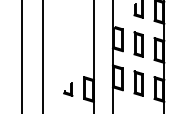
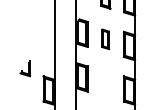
part: (138, 44) -> (105, 39), size x0.7
part: (138, 83) -> (105, 83), removed
part: (68, 89) -> (25, 68), moved

